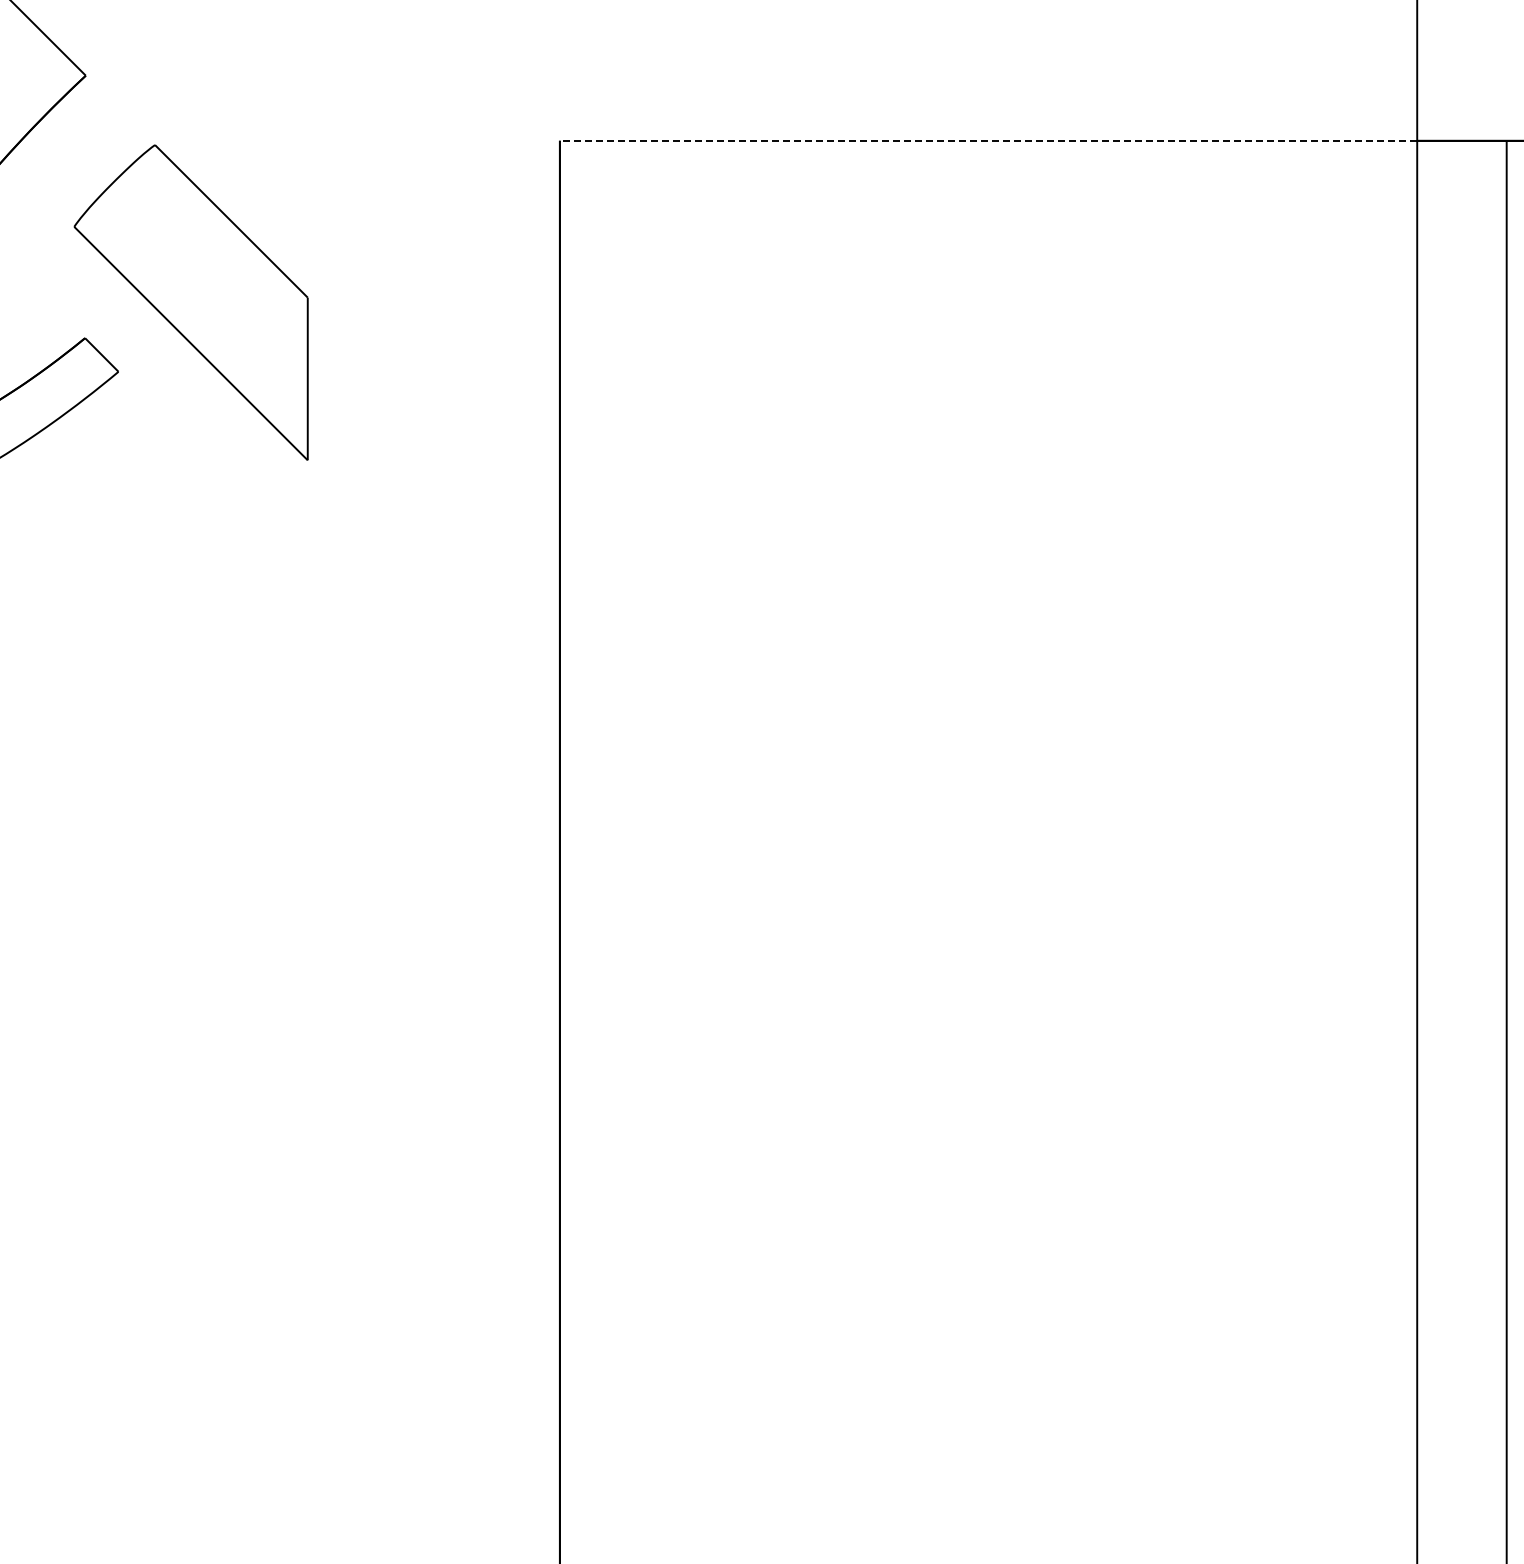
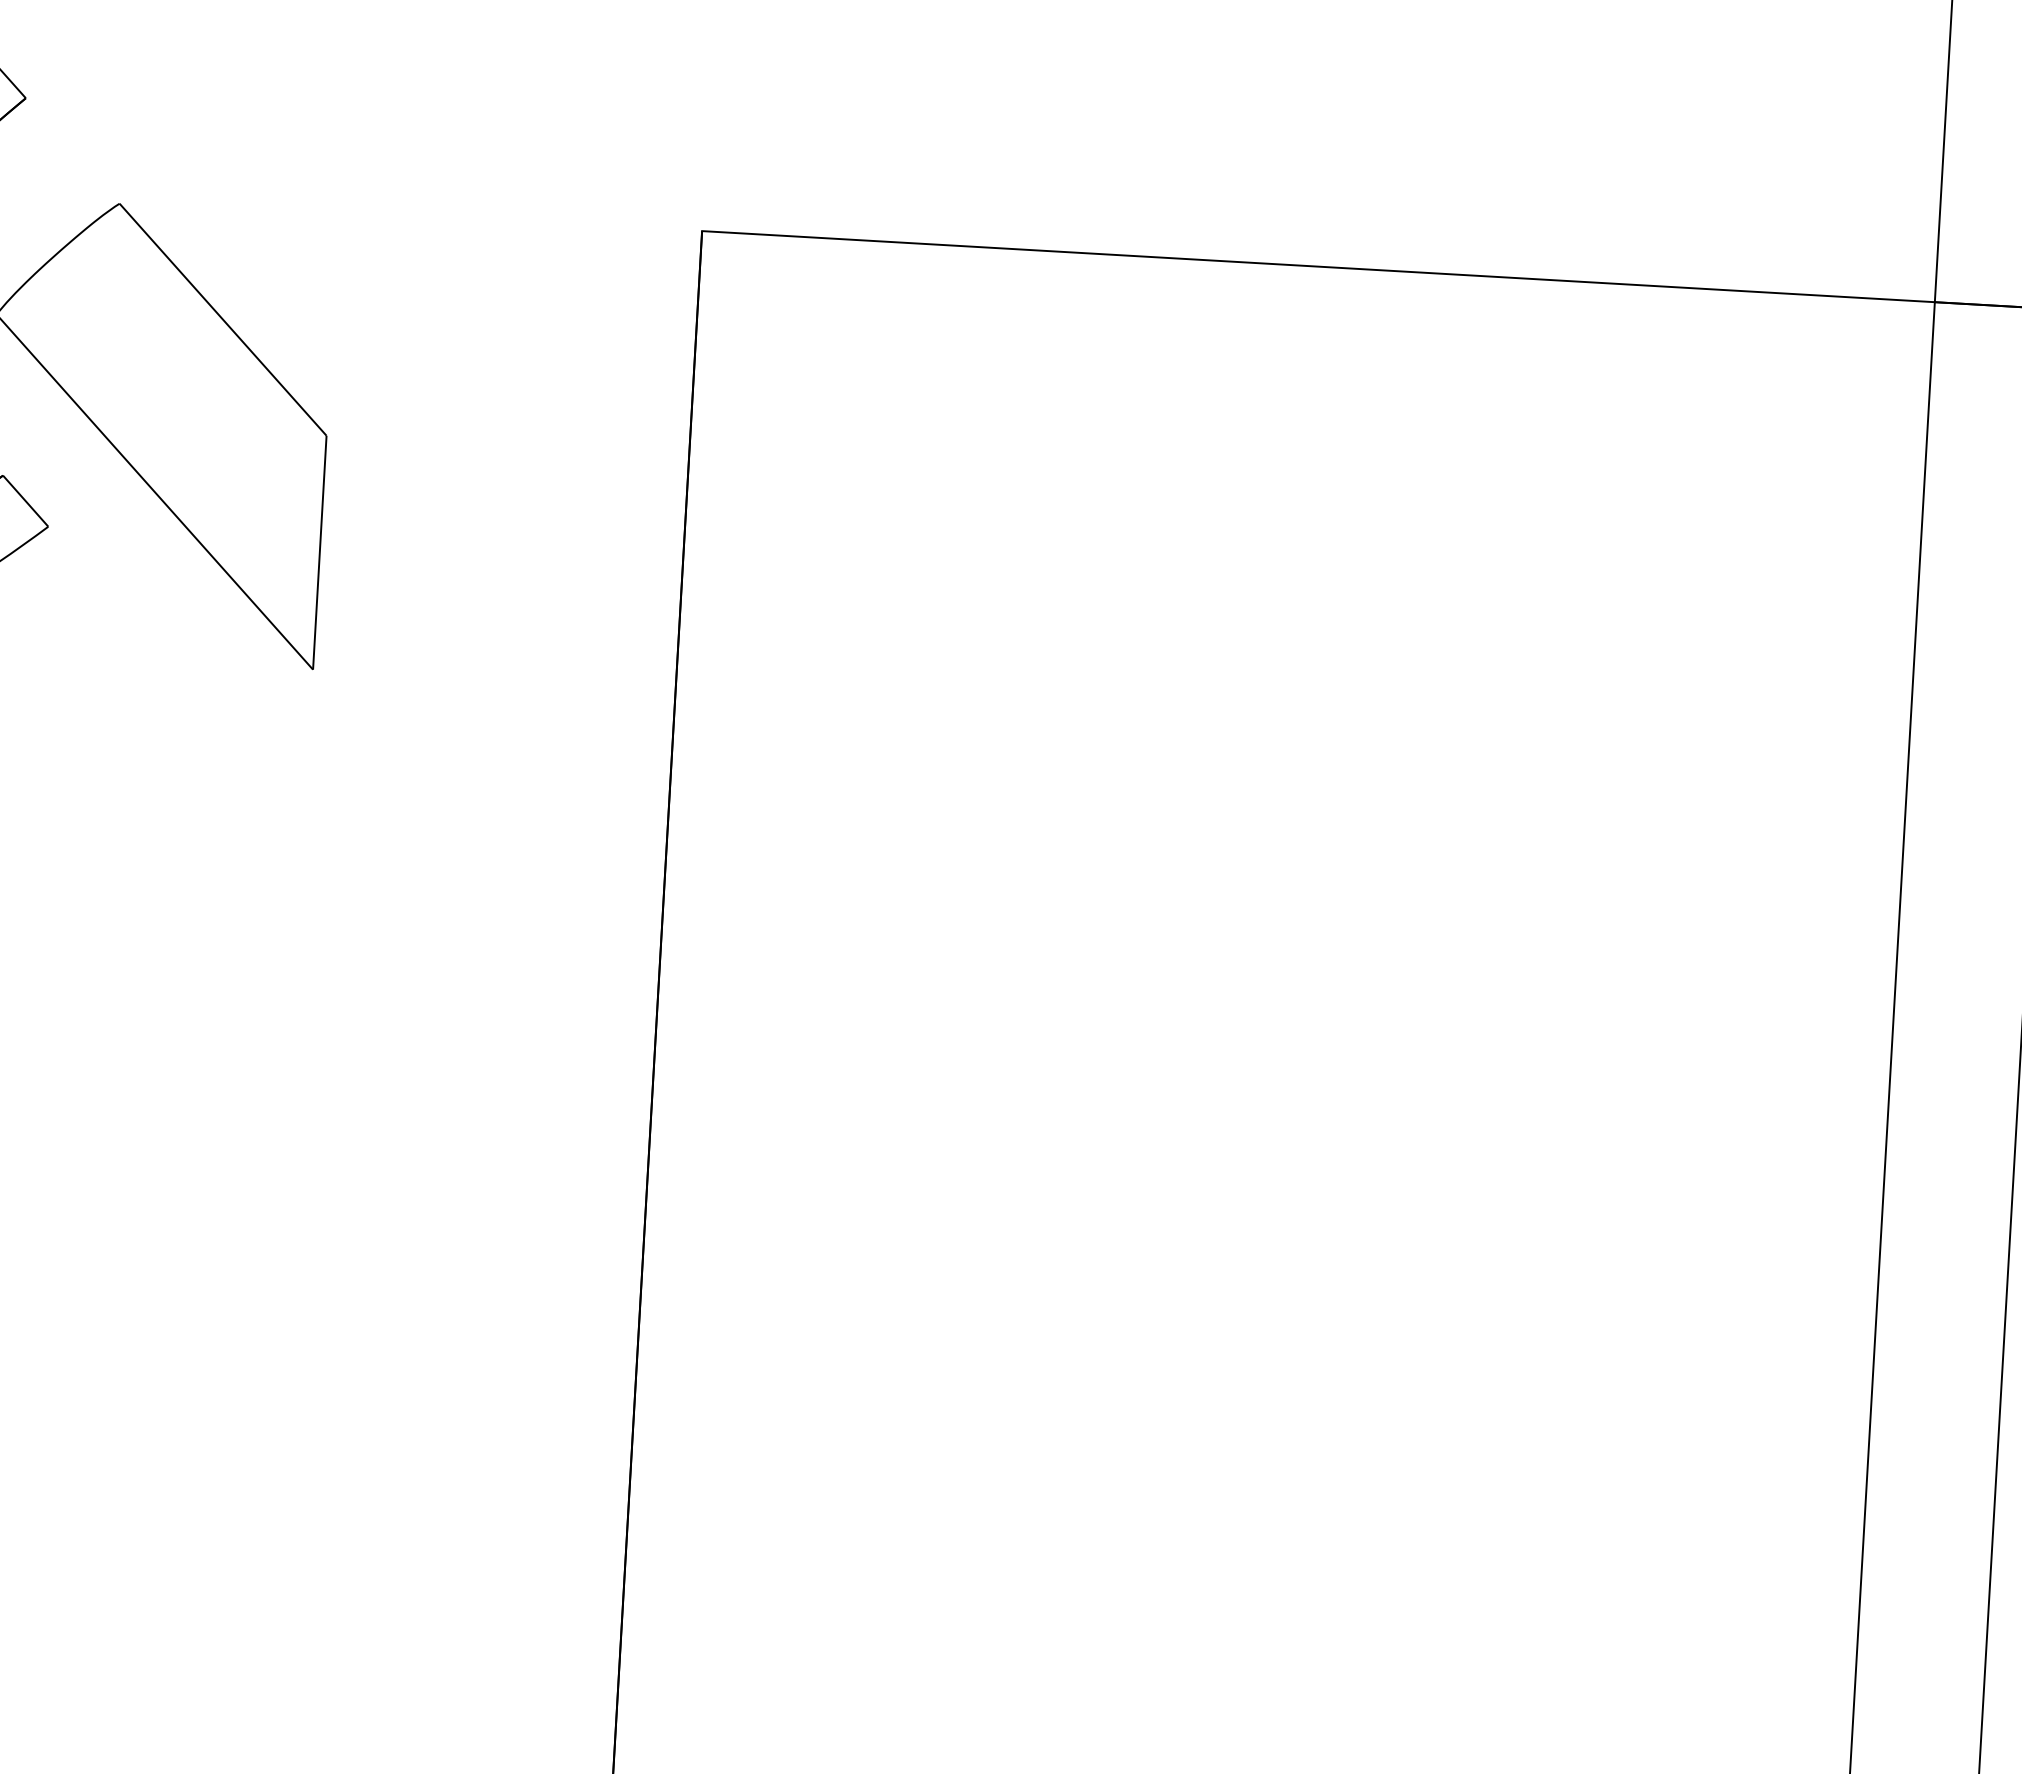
line: (988, 140) -> (1318, 266), dashed -> solid

